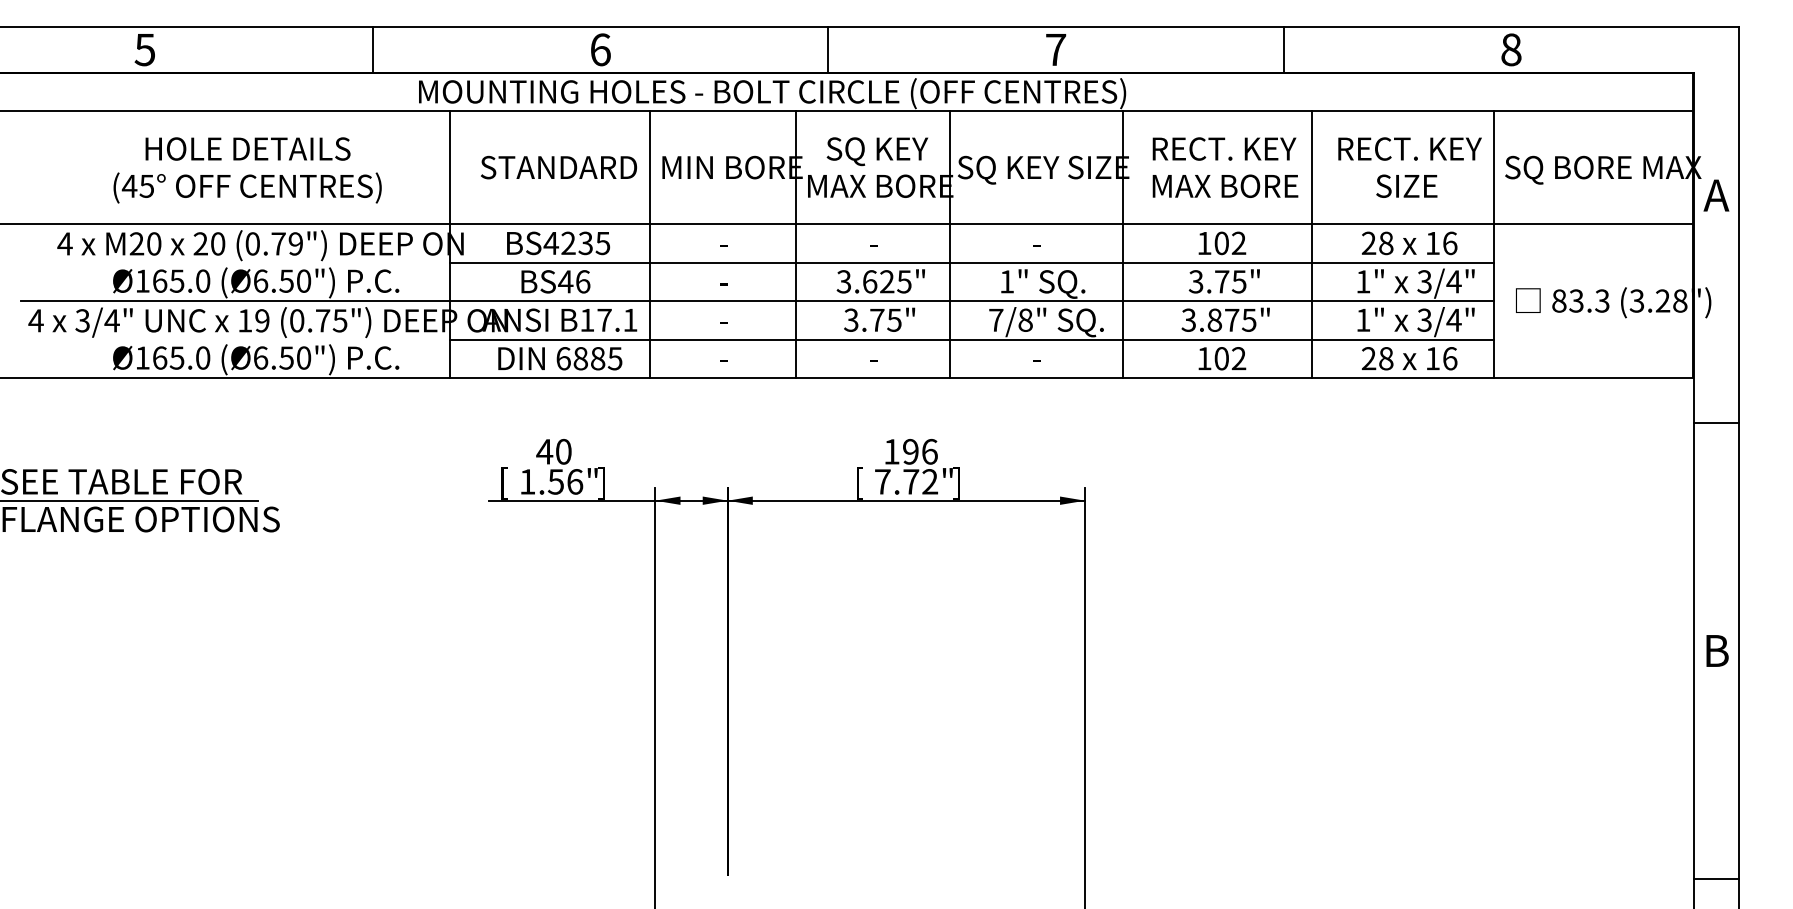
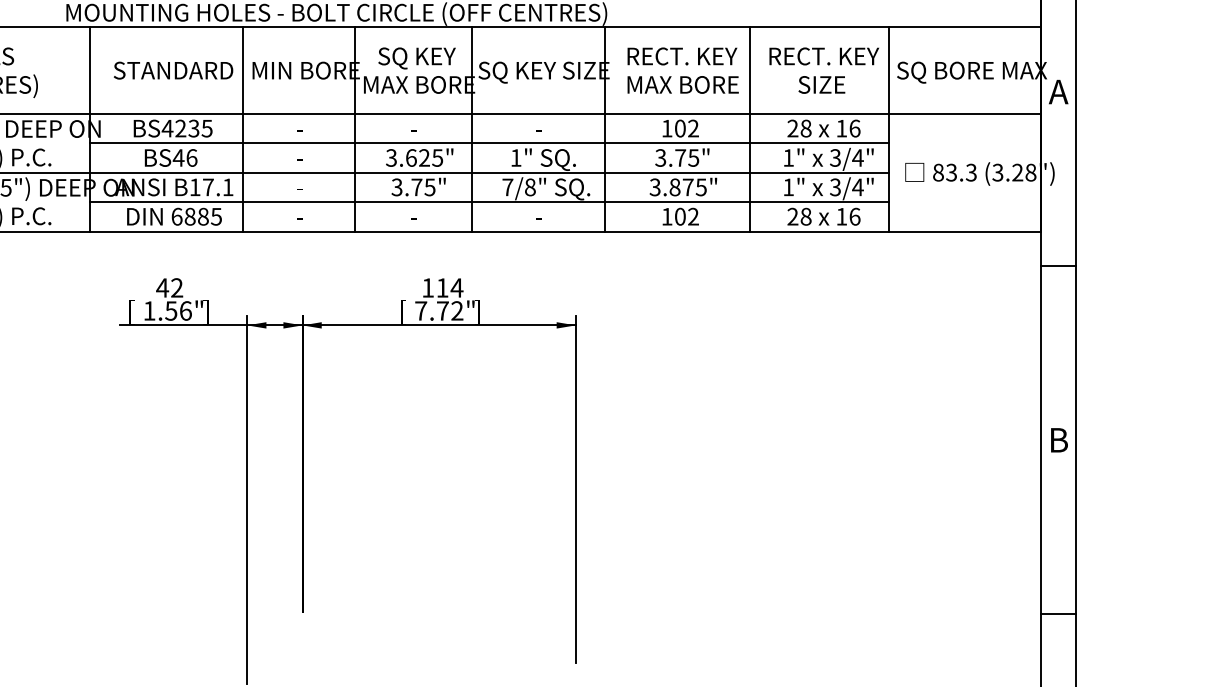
text: (563, 451) -> (176, 287), 40 -> 42
text: (920, 451) -> (449, 287), 196 -> 114

